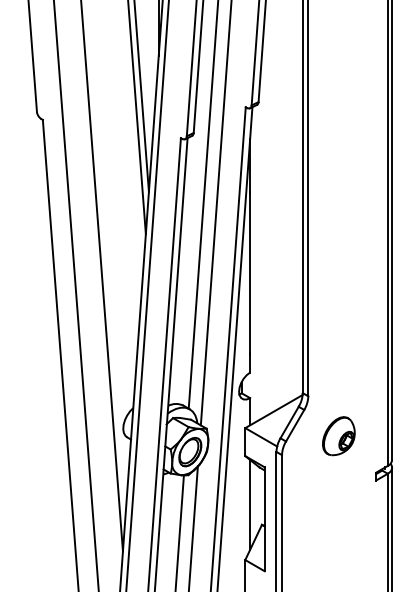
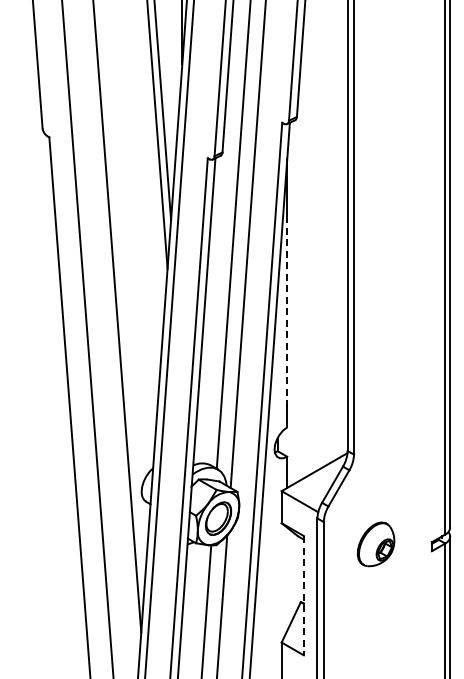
line: (250, 273) -> (287, 313), solid -> dashed
part: (338, 436) -> (375, 544), moved
line: (250, 504) -> (287, 578), removed
line: (264, 519) -> (303, 595), solid -> dashed

